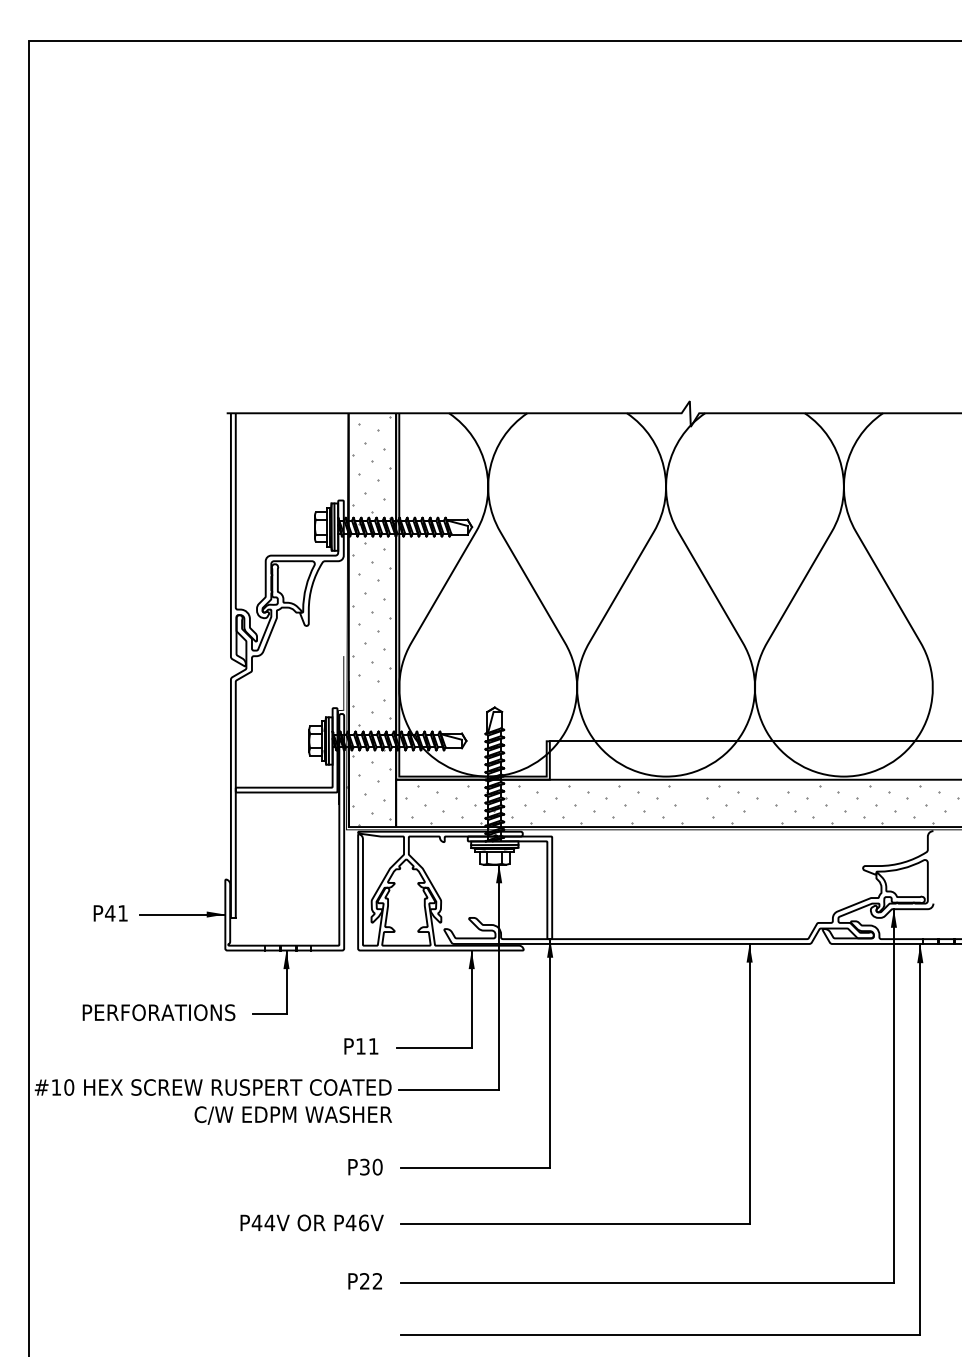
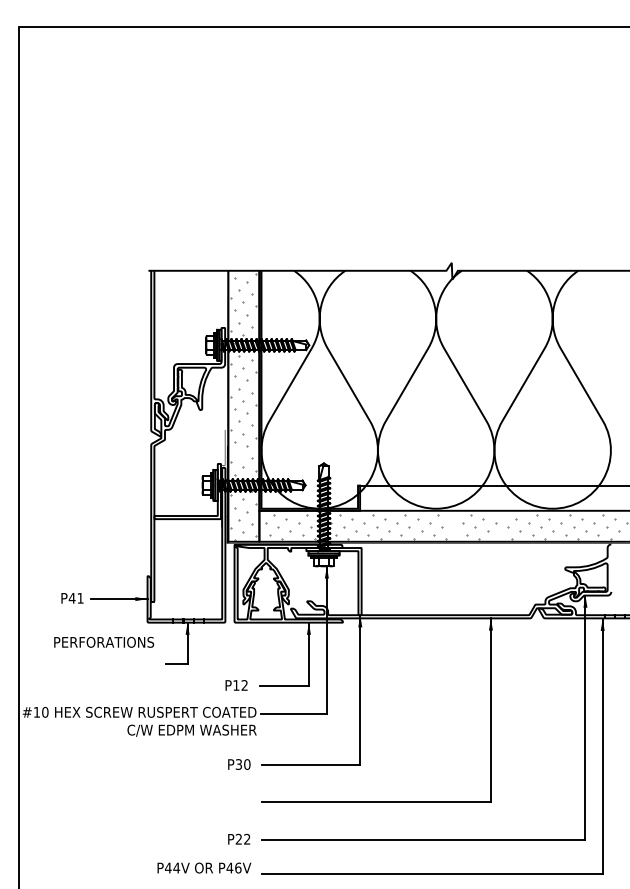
text: (159, 1011) -> (104, 641), moved
text: (373, 1046) -> (244, 685), P11 -> P12
text: (312, 1222) -> (204, 867), moved

